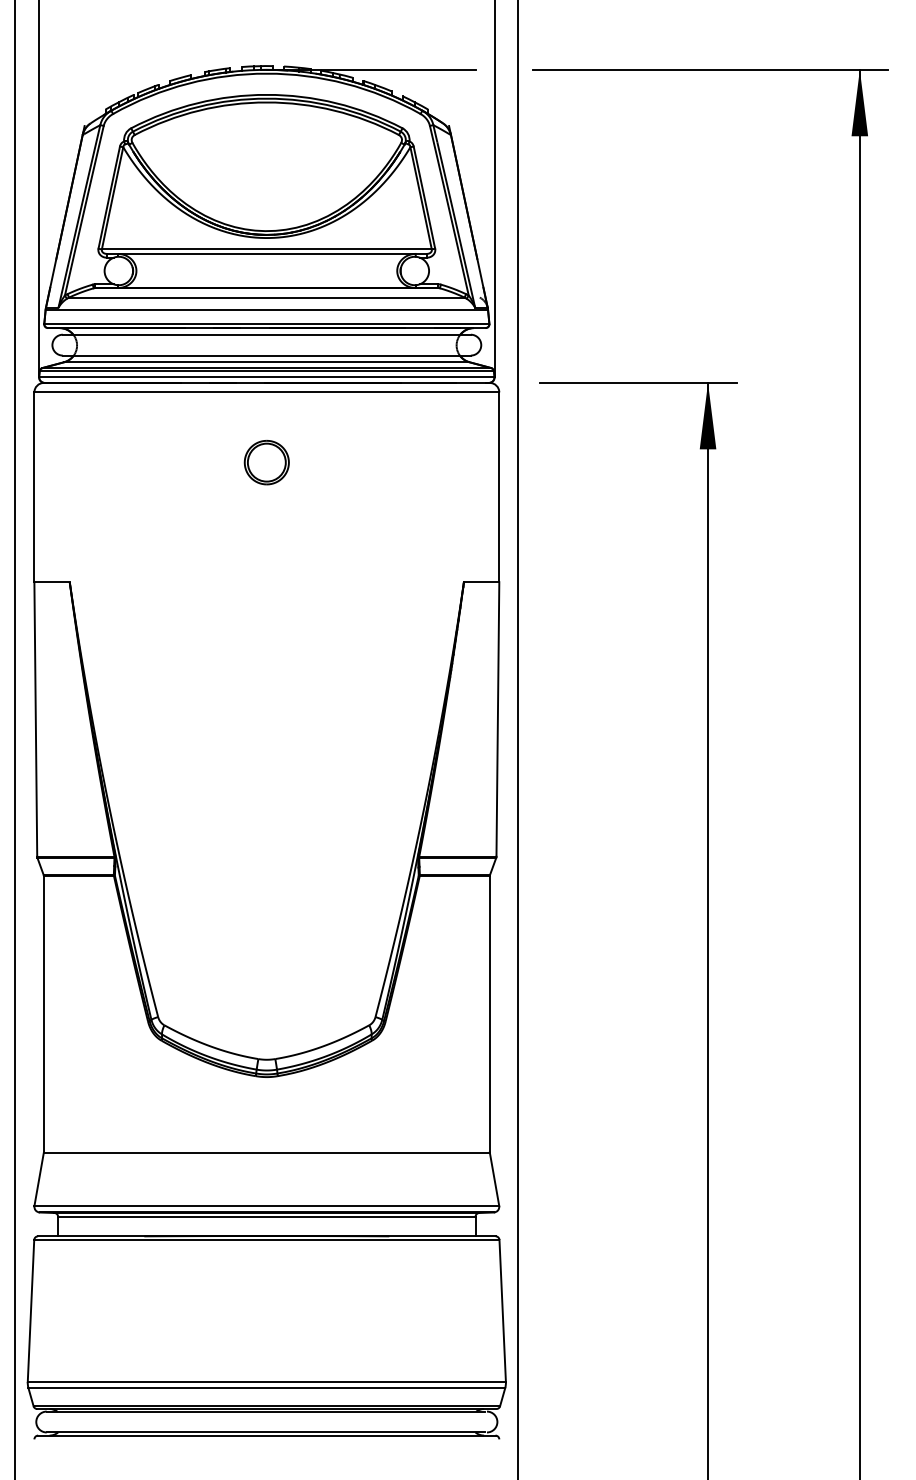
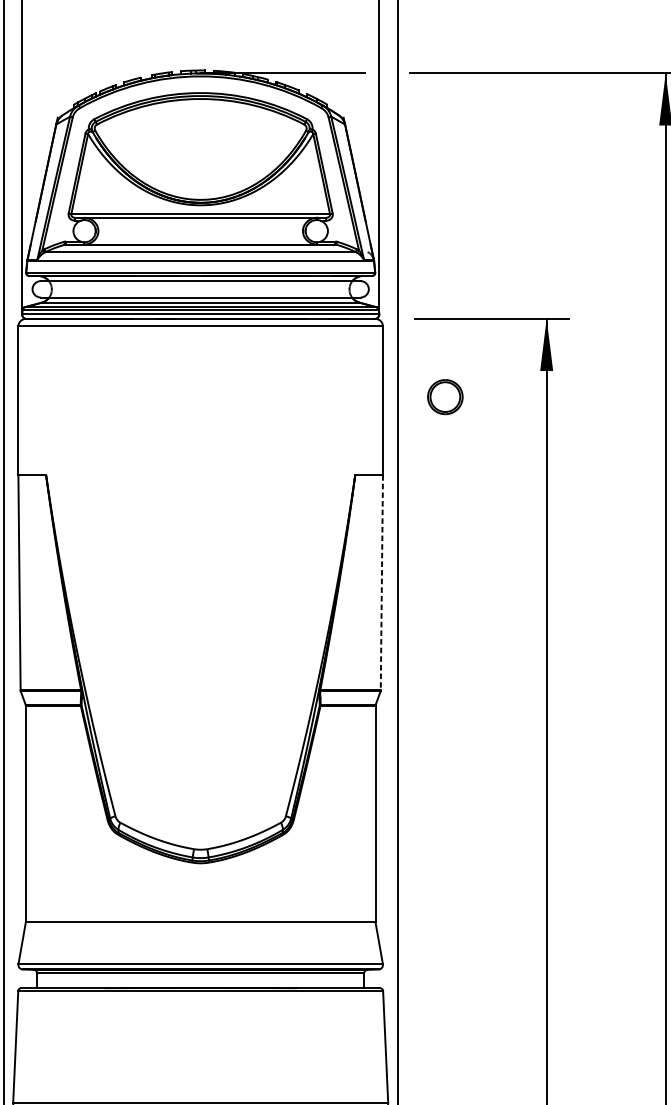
part: (266, 462) -> (445, 397), moved
line: (497, 719) -> (381, 582), solid -> dashed

